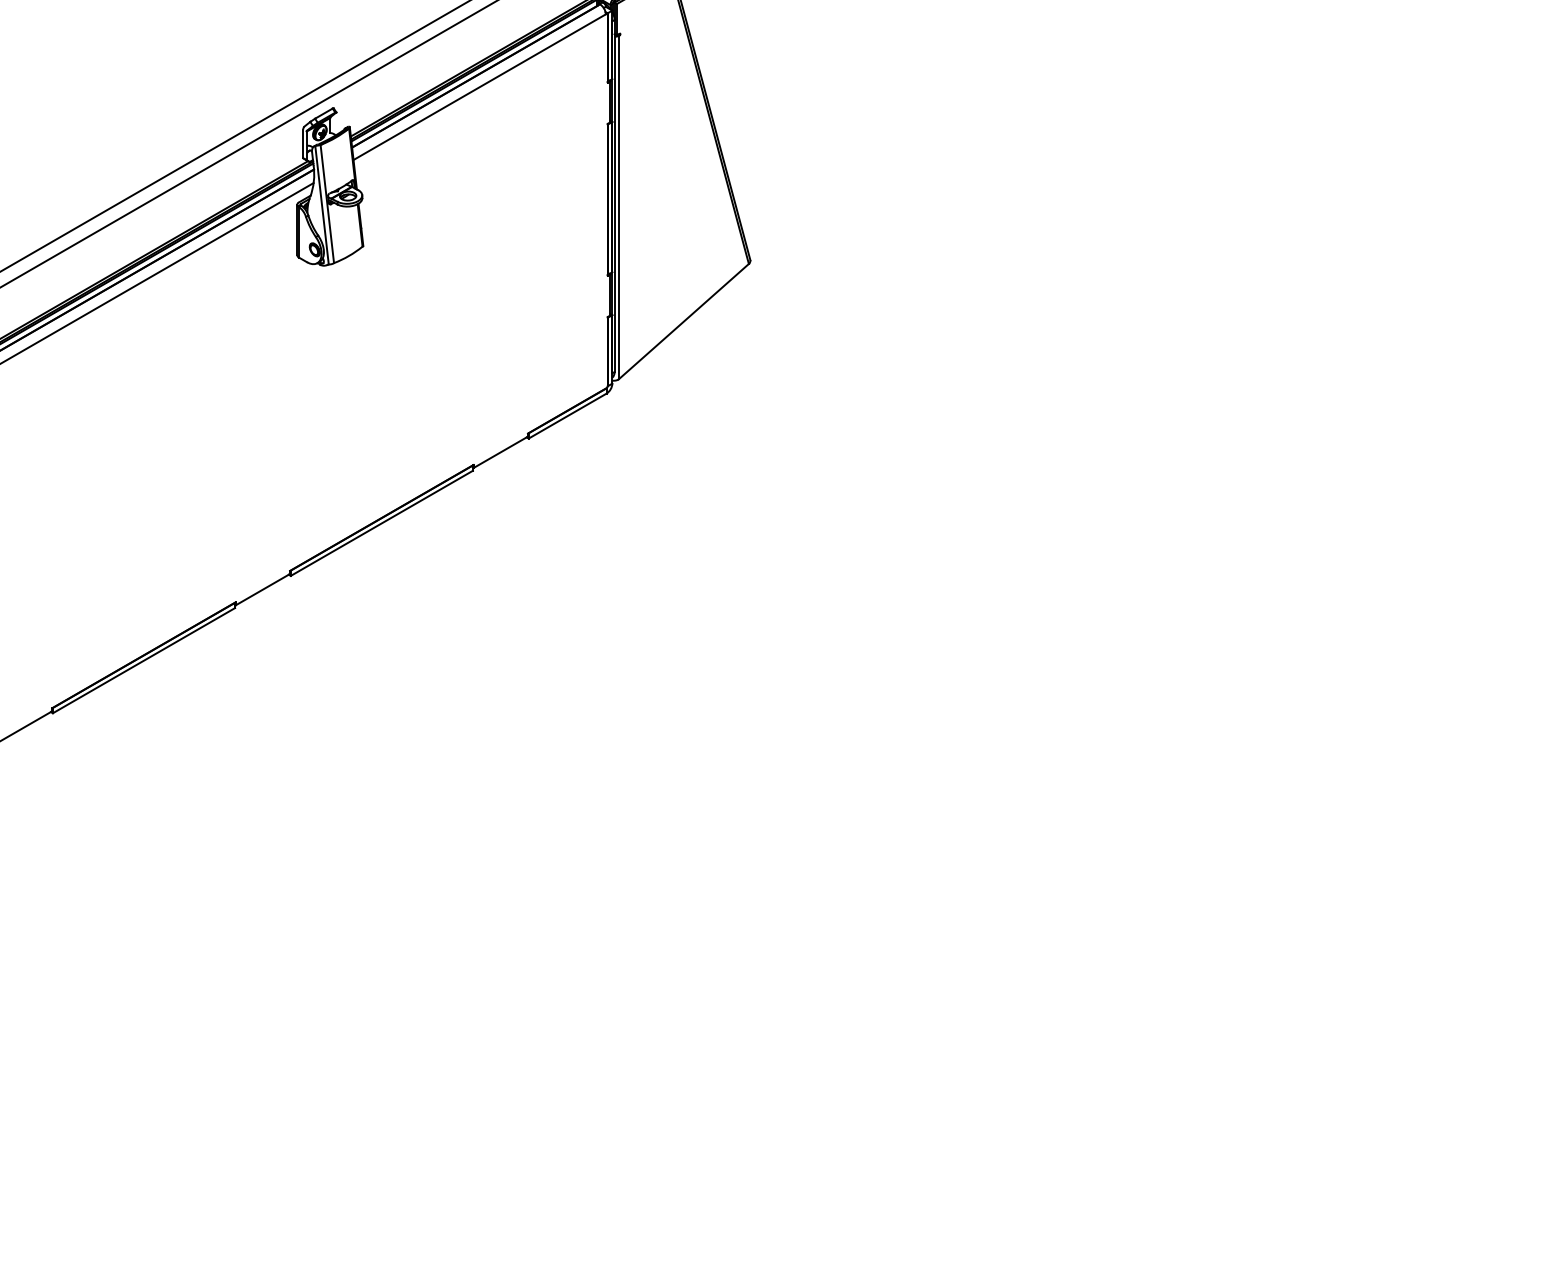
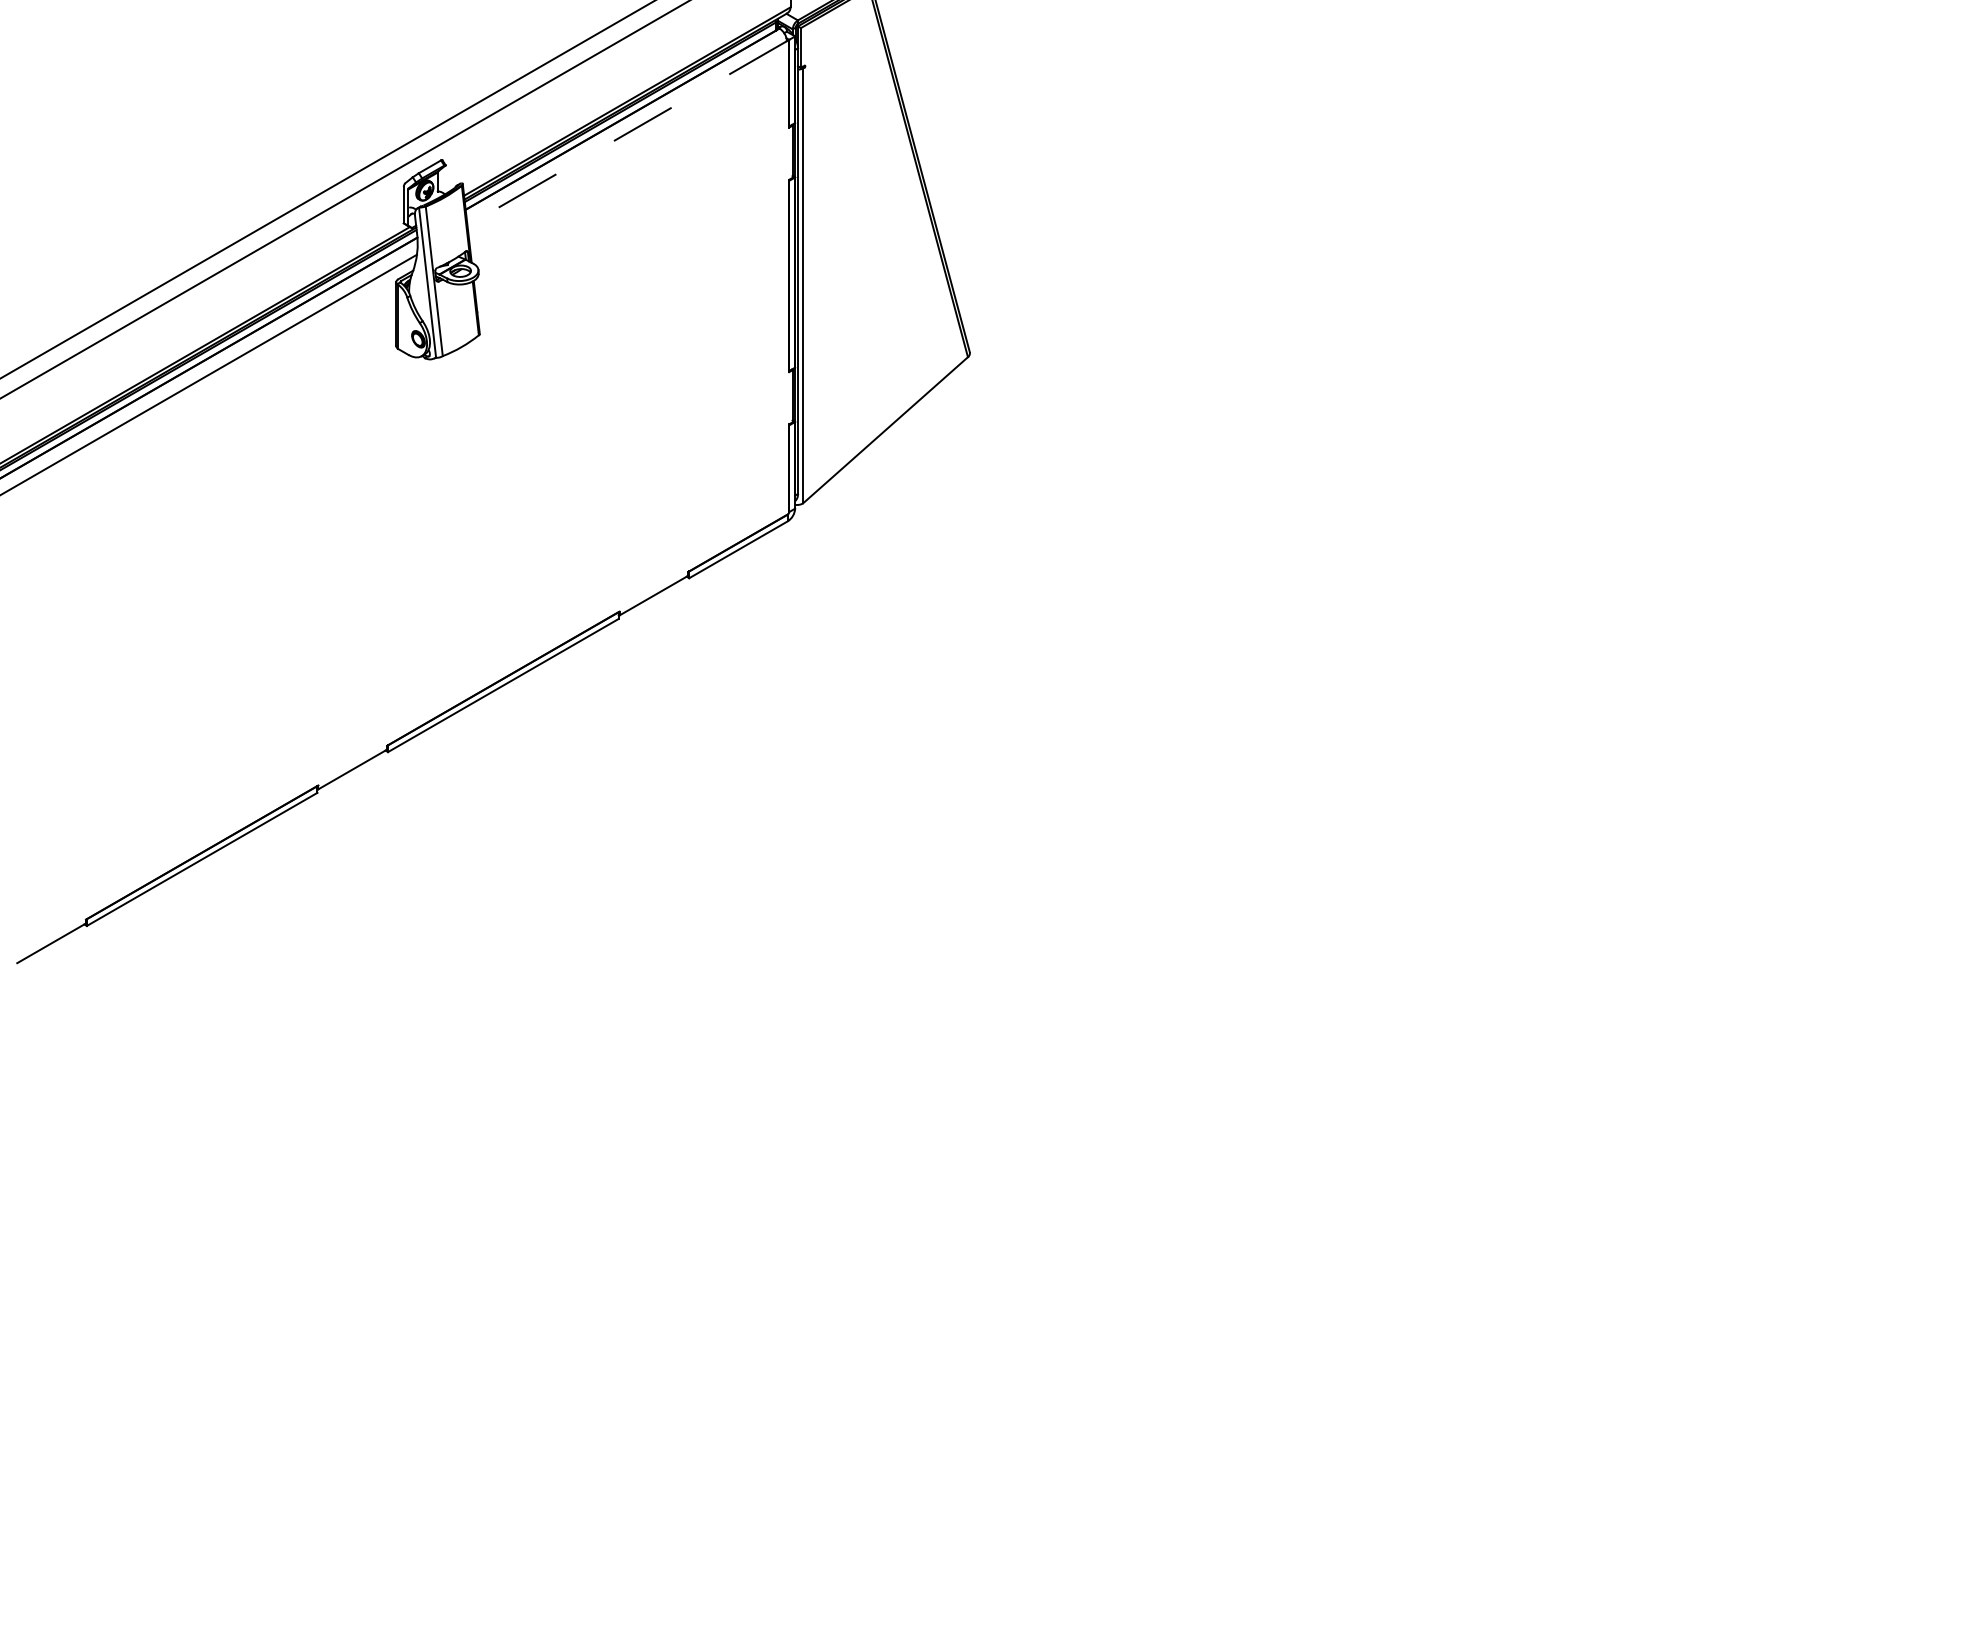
line: (479, 87) -> (626, 133), solid -> dashed

